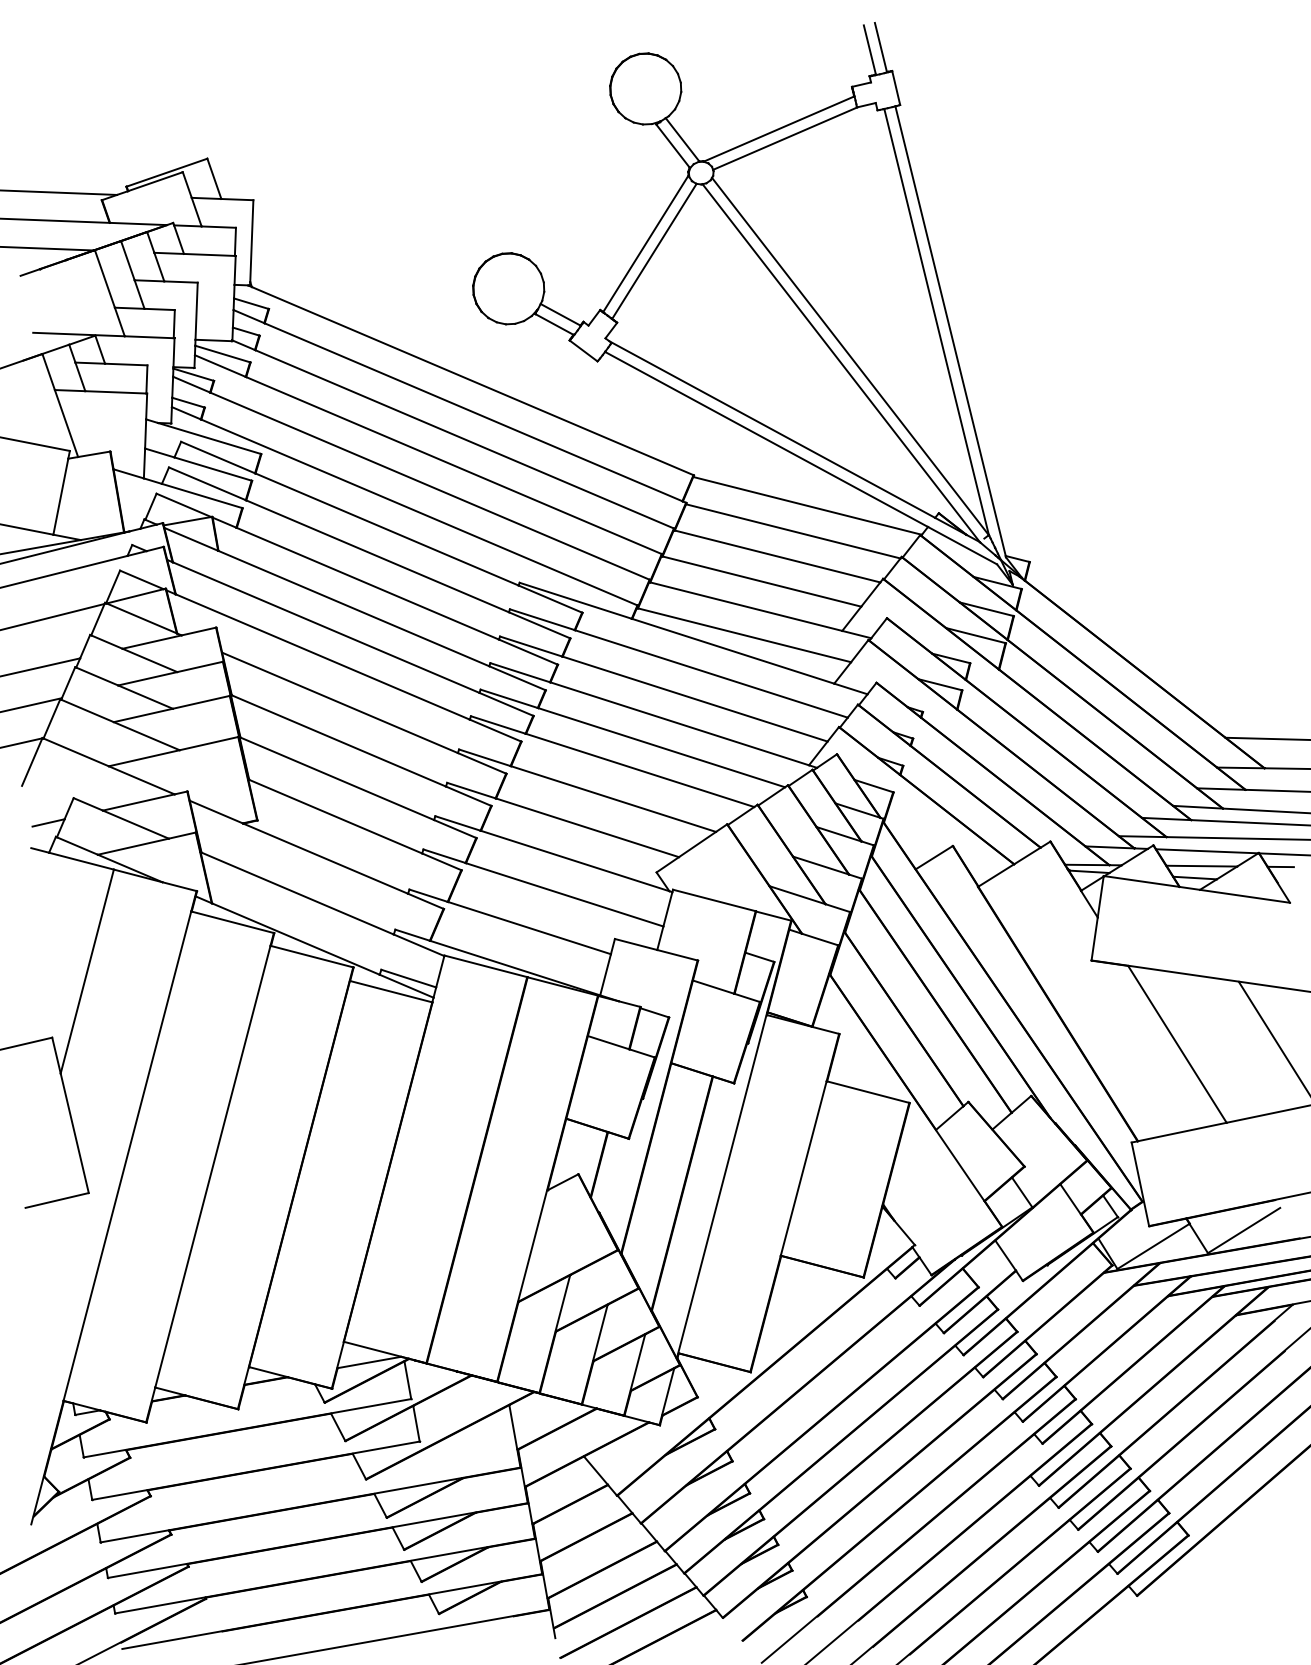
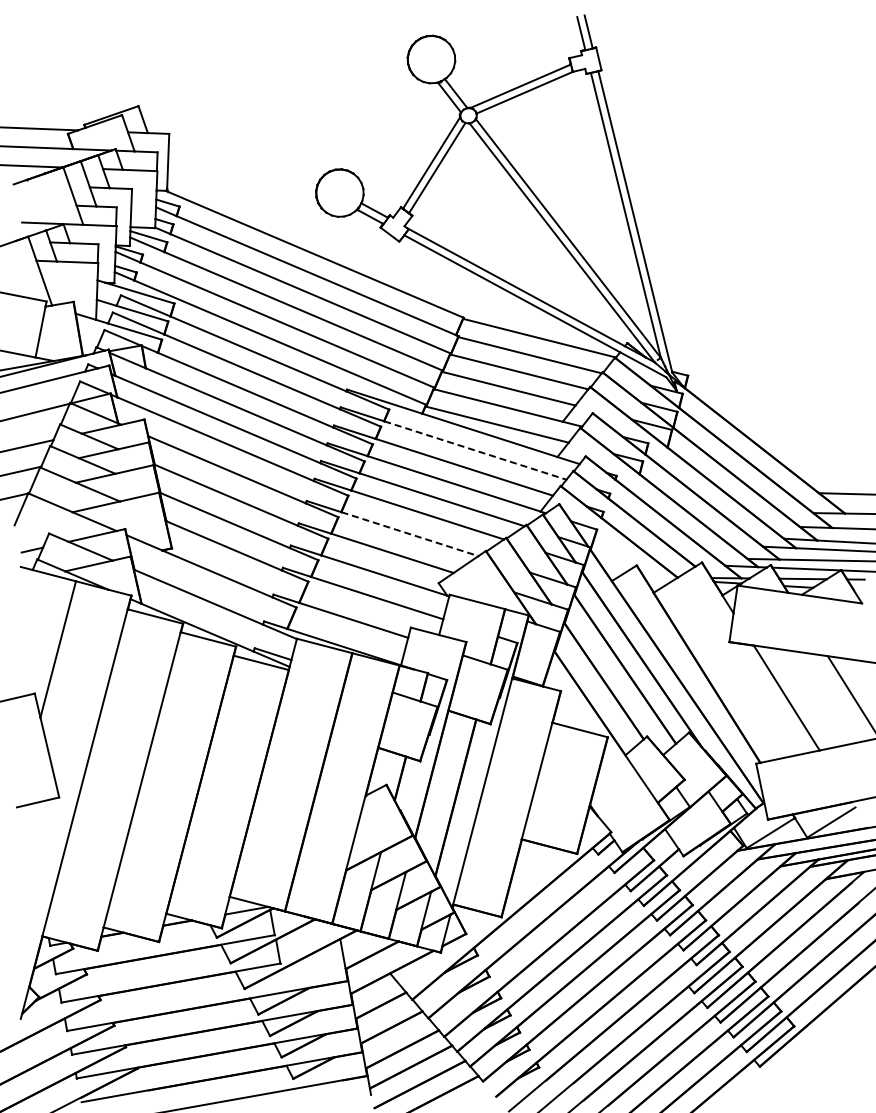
line: (711, 673) -> (475, 450), solid -> dashed
line: (612, 799) -> (409, 534), solid -> dashed

